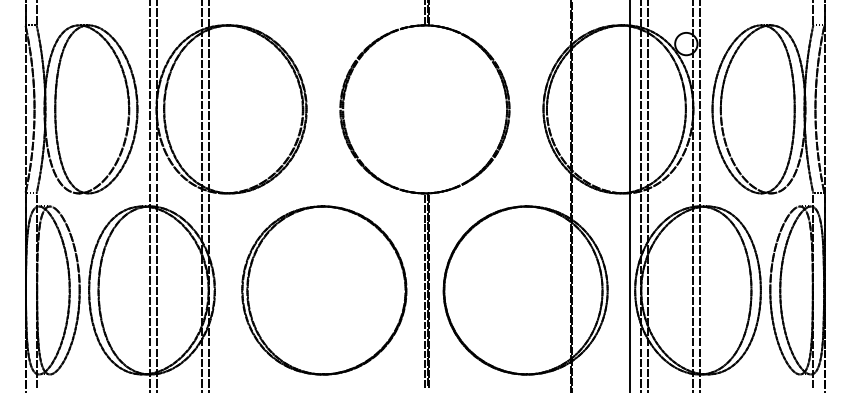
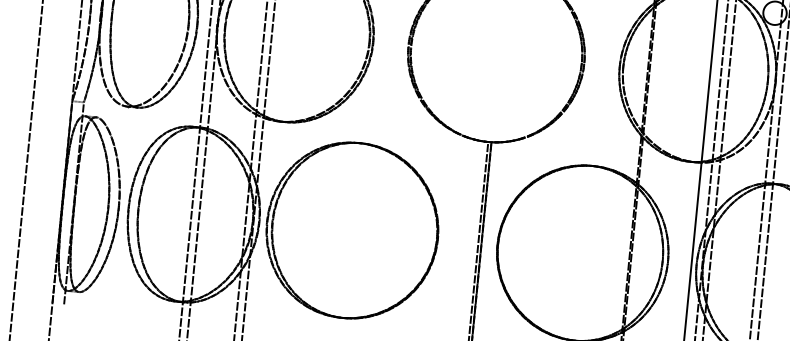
part: (324, 290) -> (352, 230), moved

